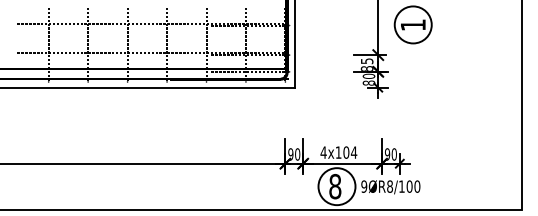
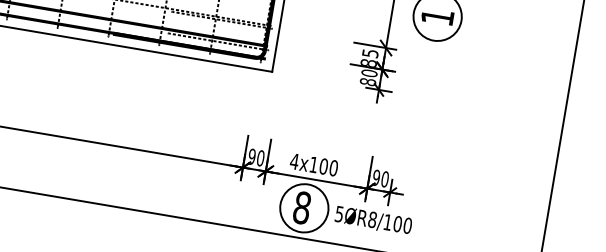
text: (353, 152) -> (333, 167), 4x104 -> 4x100
text: (364, 186) -> (339, 214), 9ØR8/100 -> 5ØR8/100

